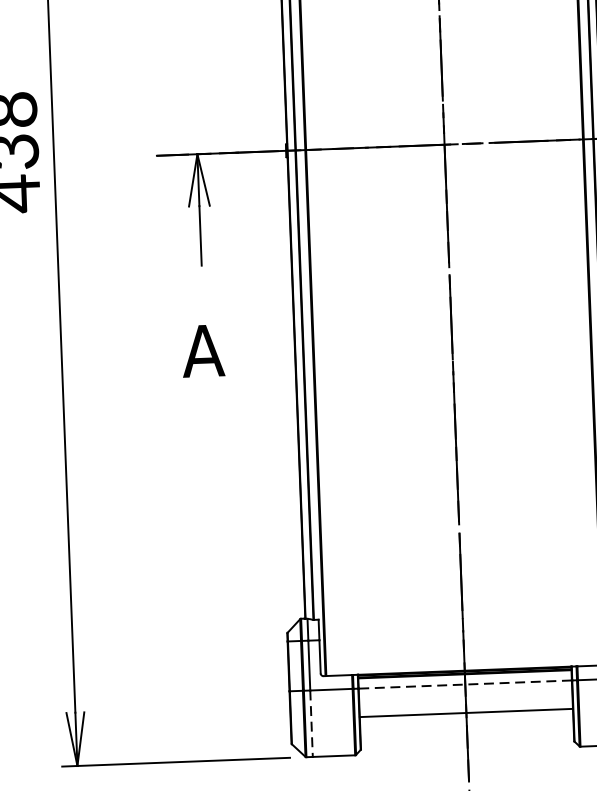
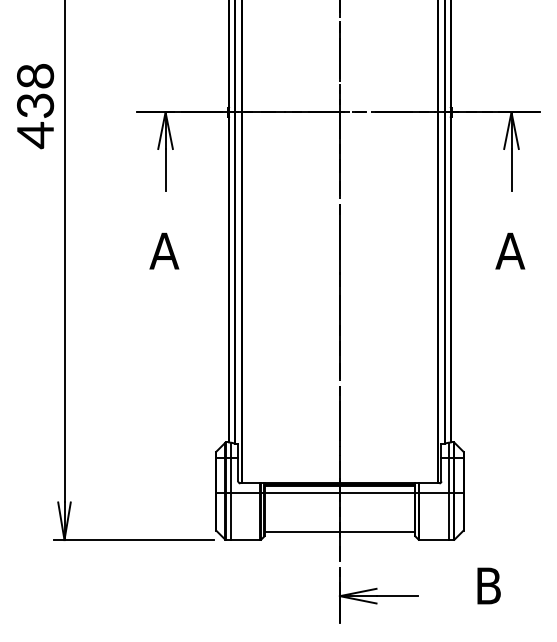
line: (464, 685) -> (339, 493), dashed -> solid
line: (465, 713) -> (339, 532), moved
line: (311, 724) -> (230, 517), dashed -> solid

